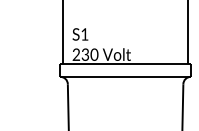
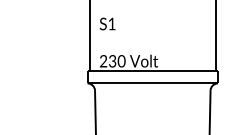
text: (80, 33) -> (107, 23), moved

